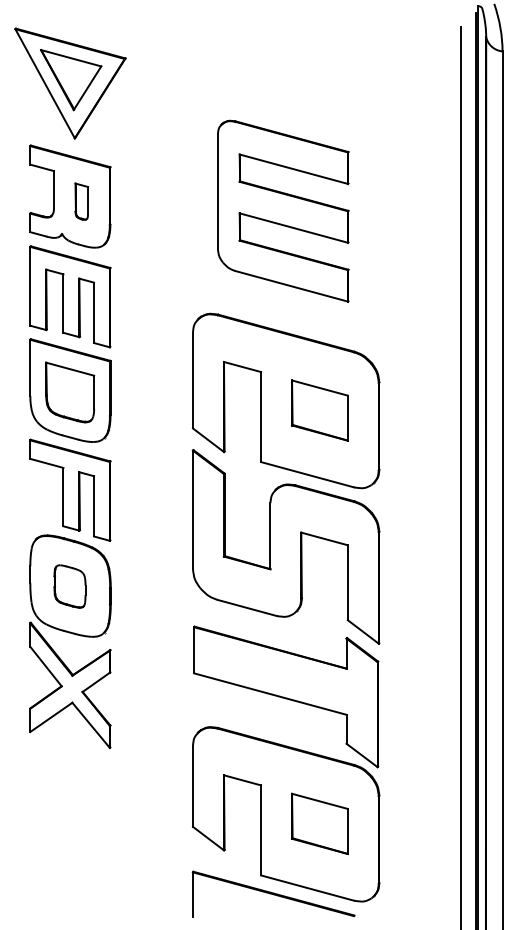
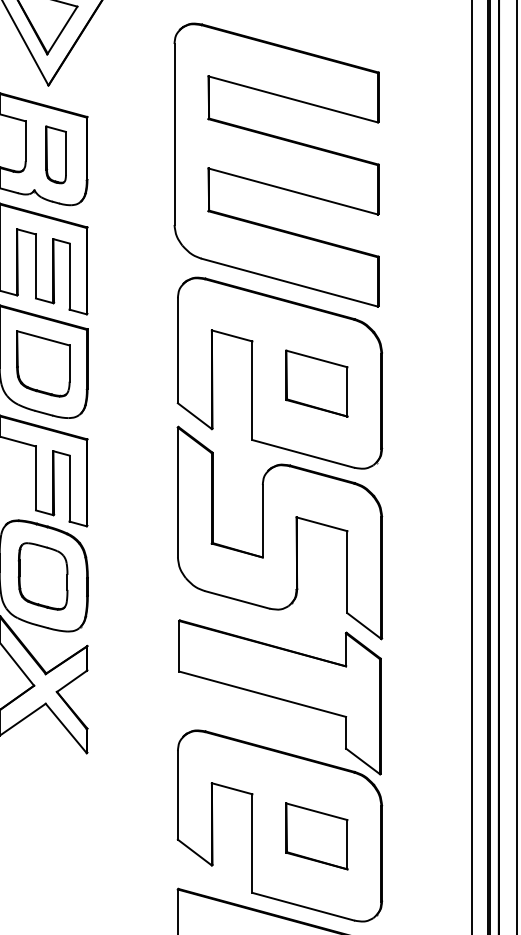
part: (81, 201) -> (55, 154), size x1.43
part: (283, 211) -> (277, 165), size x1.43
part: (69, 586) -> (42, 576), size x1.43

